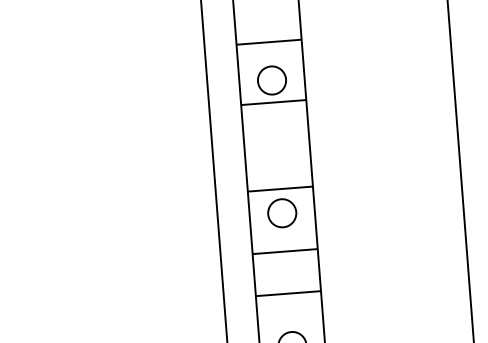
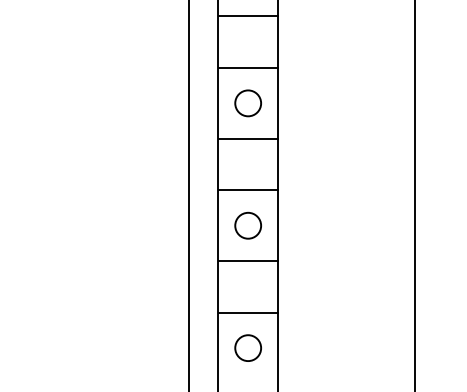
line: (272, 102) -> (247, 138), moved
line: (279, 189) -> (247, 190), moved
line: (287, 293) -> (247, 312), moved

